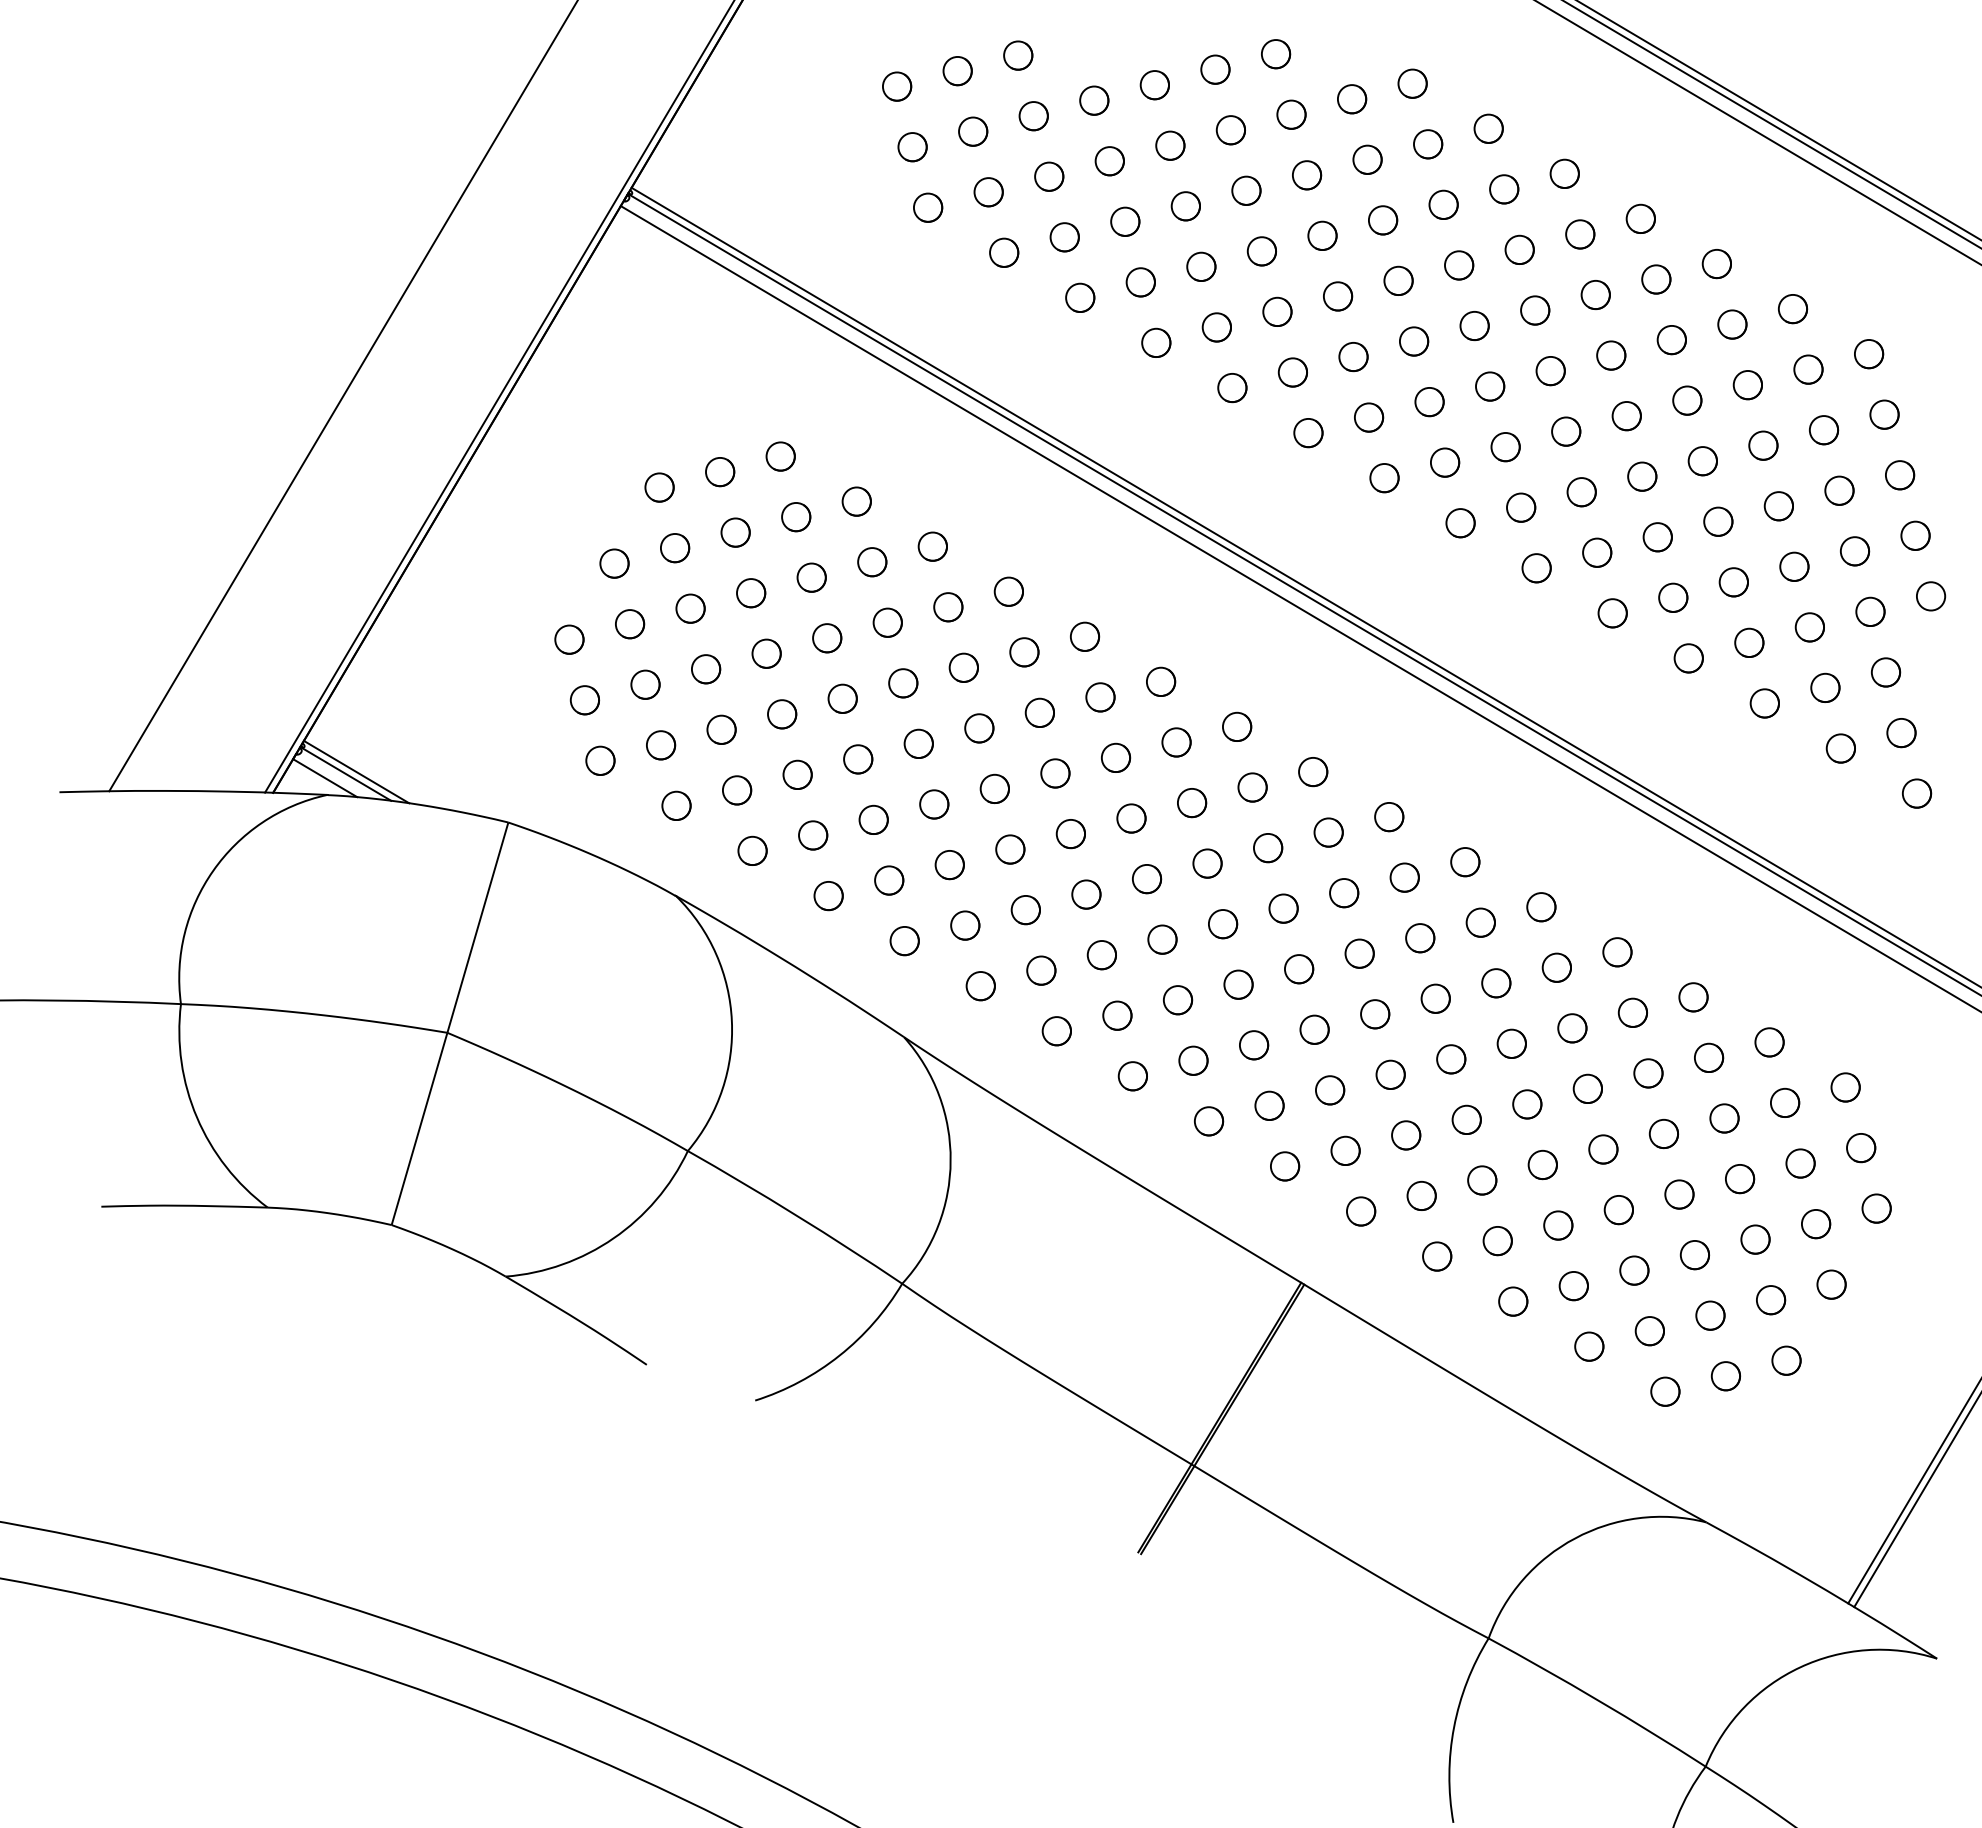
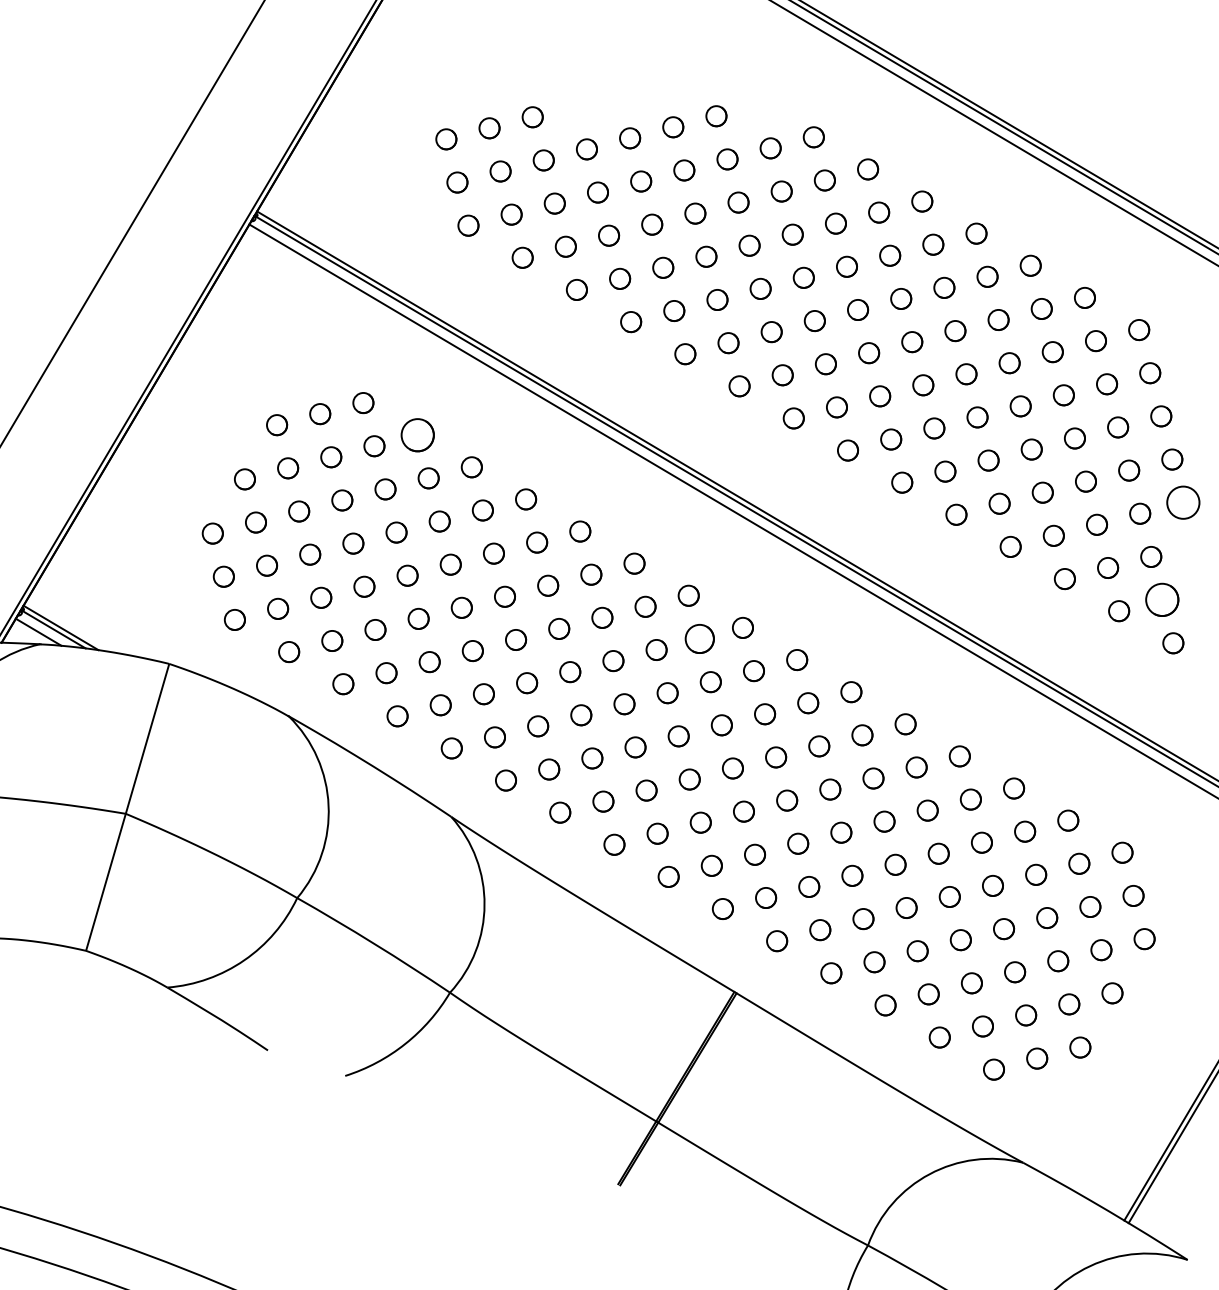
circle: (856, 501) -> (417, 435), size x1.6
circle: (1930, 596) -> (1182, 502), size x1.6
circle: (1901, 733) -> (1162, 600), size x1.6
circle: (1252, 787) -> (699, 638), size x1.4

